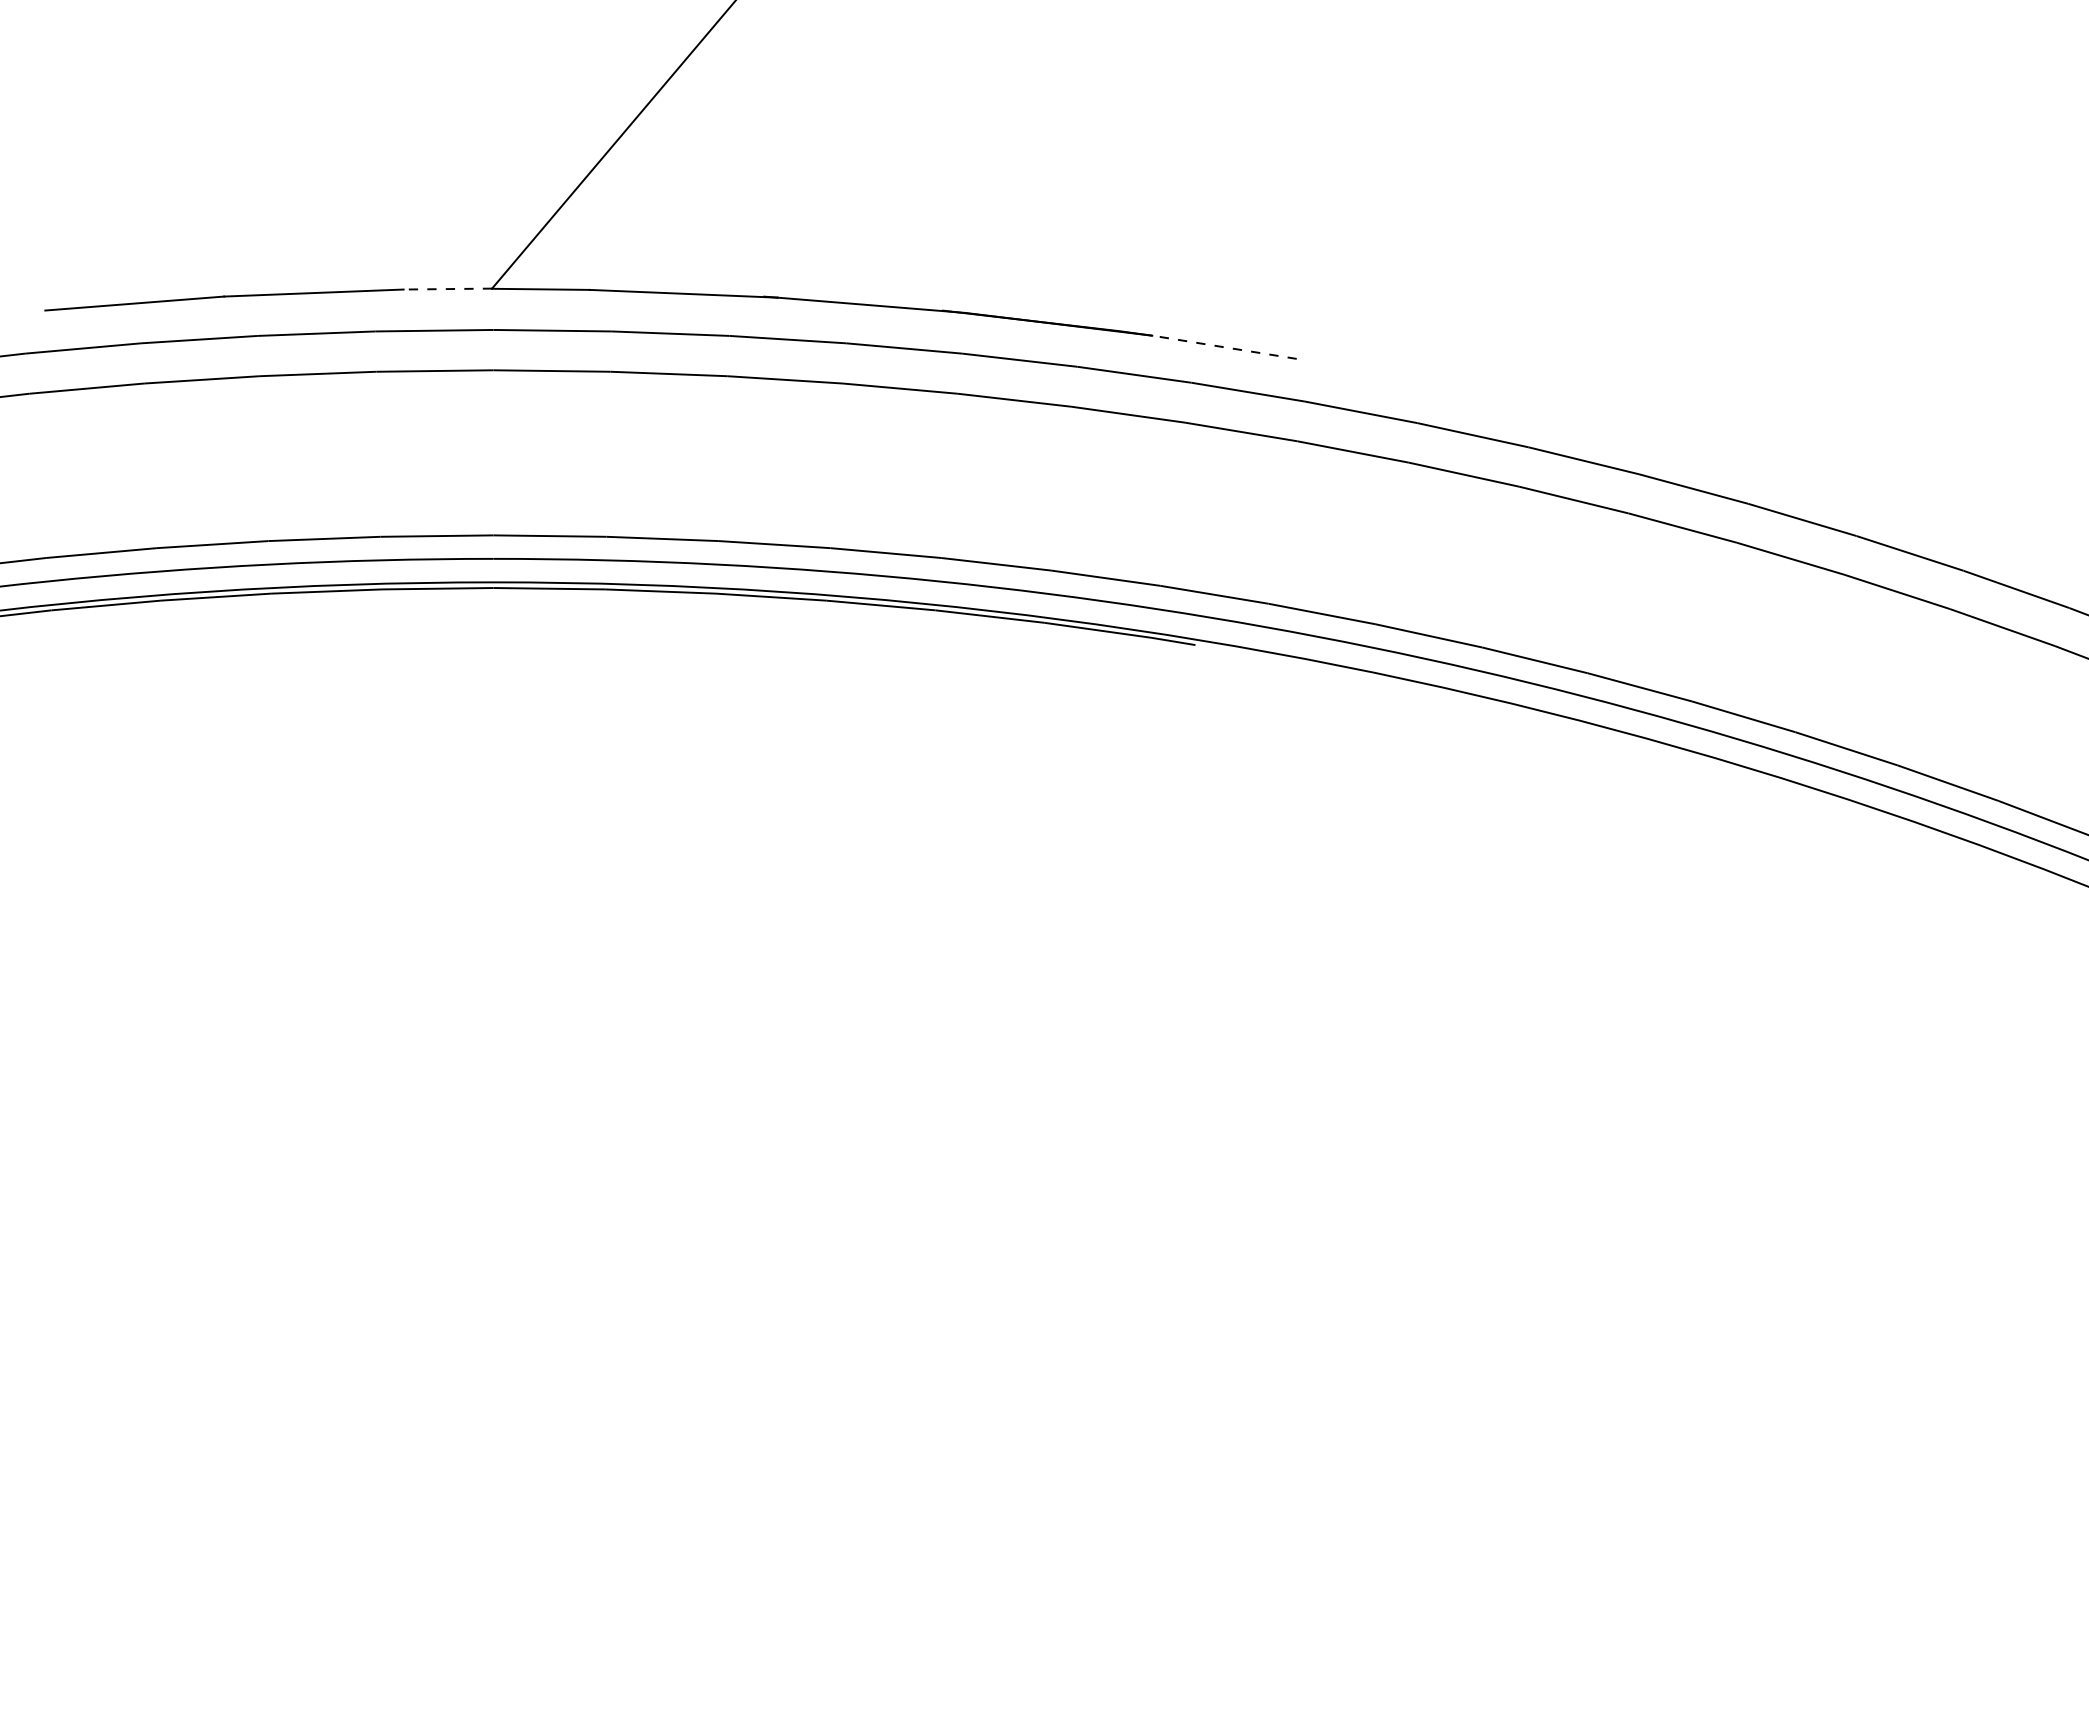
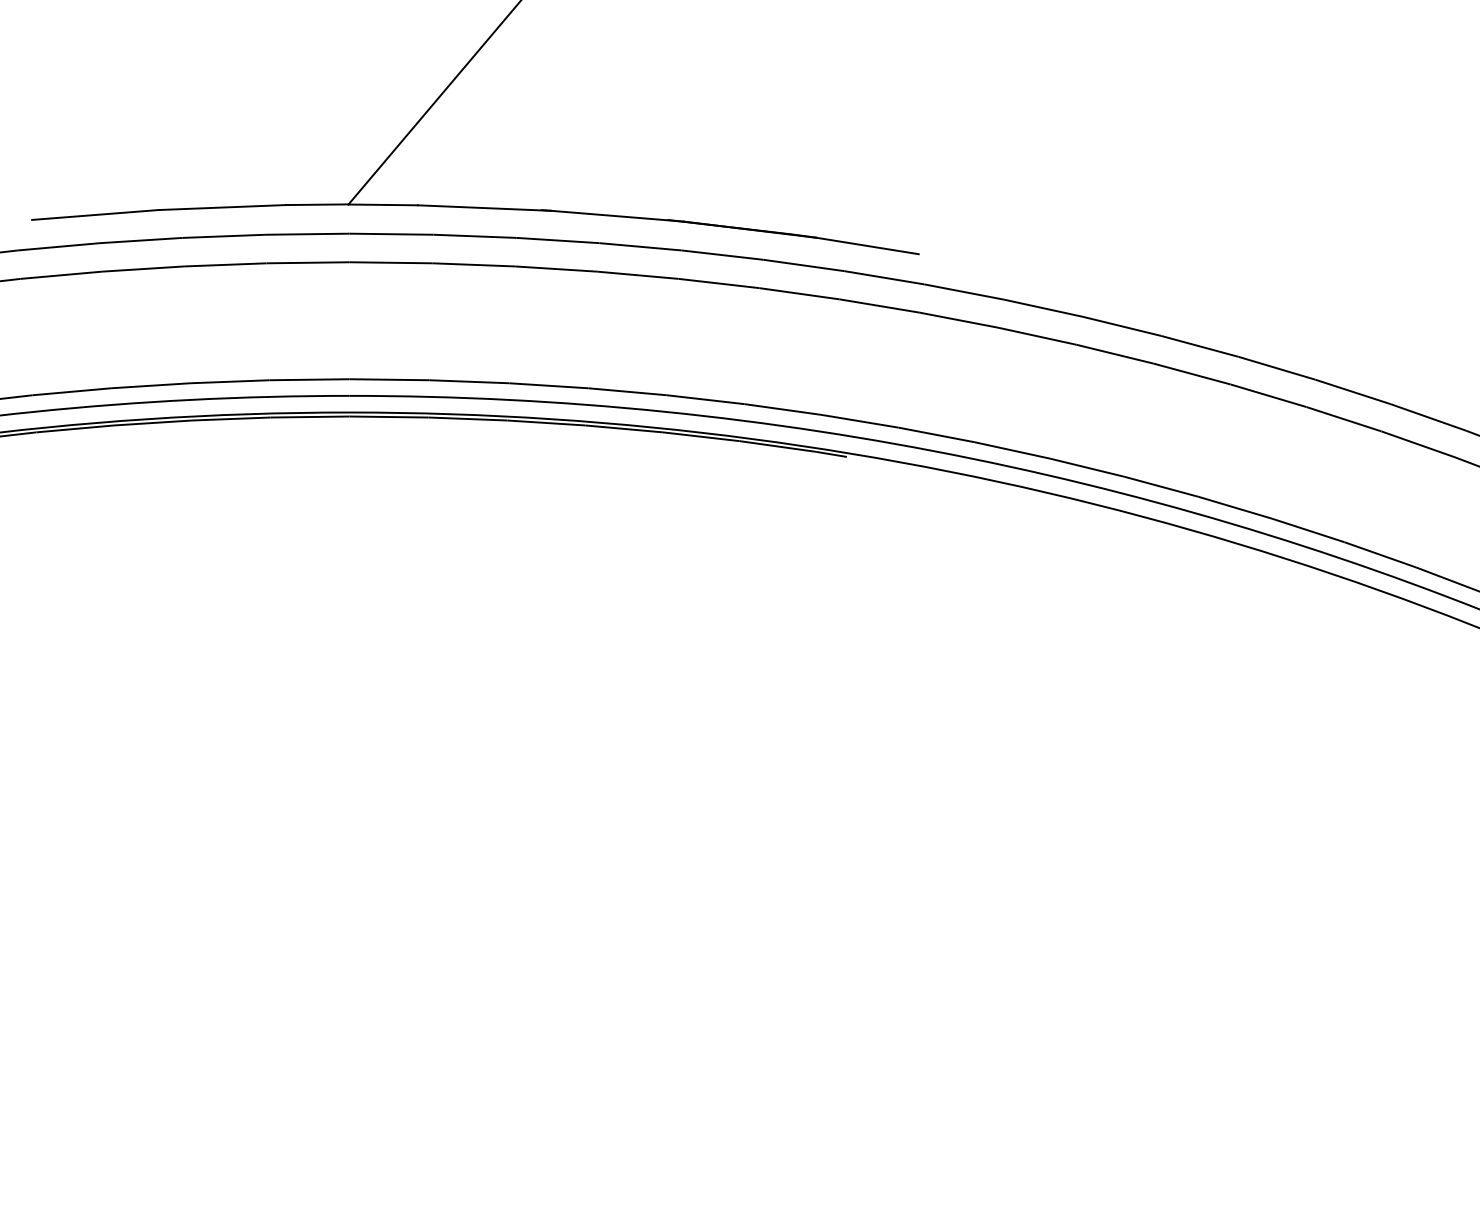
line: (447, 289) -> (317, 205), dashed -> solid
line: (1224, 347) -> (867, 246), dashed -> solid

